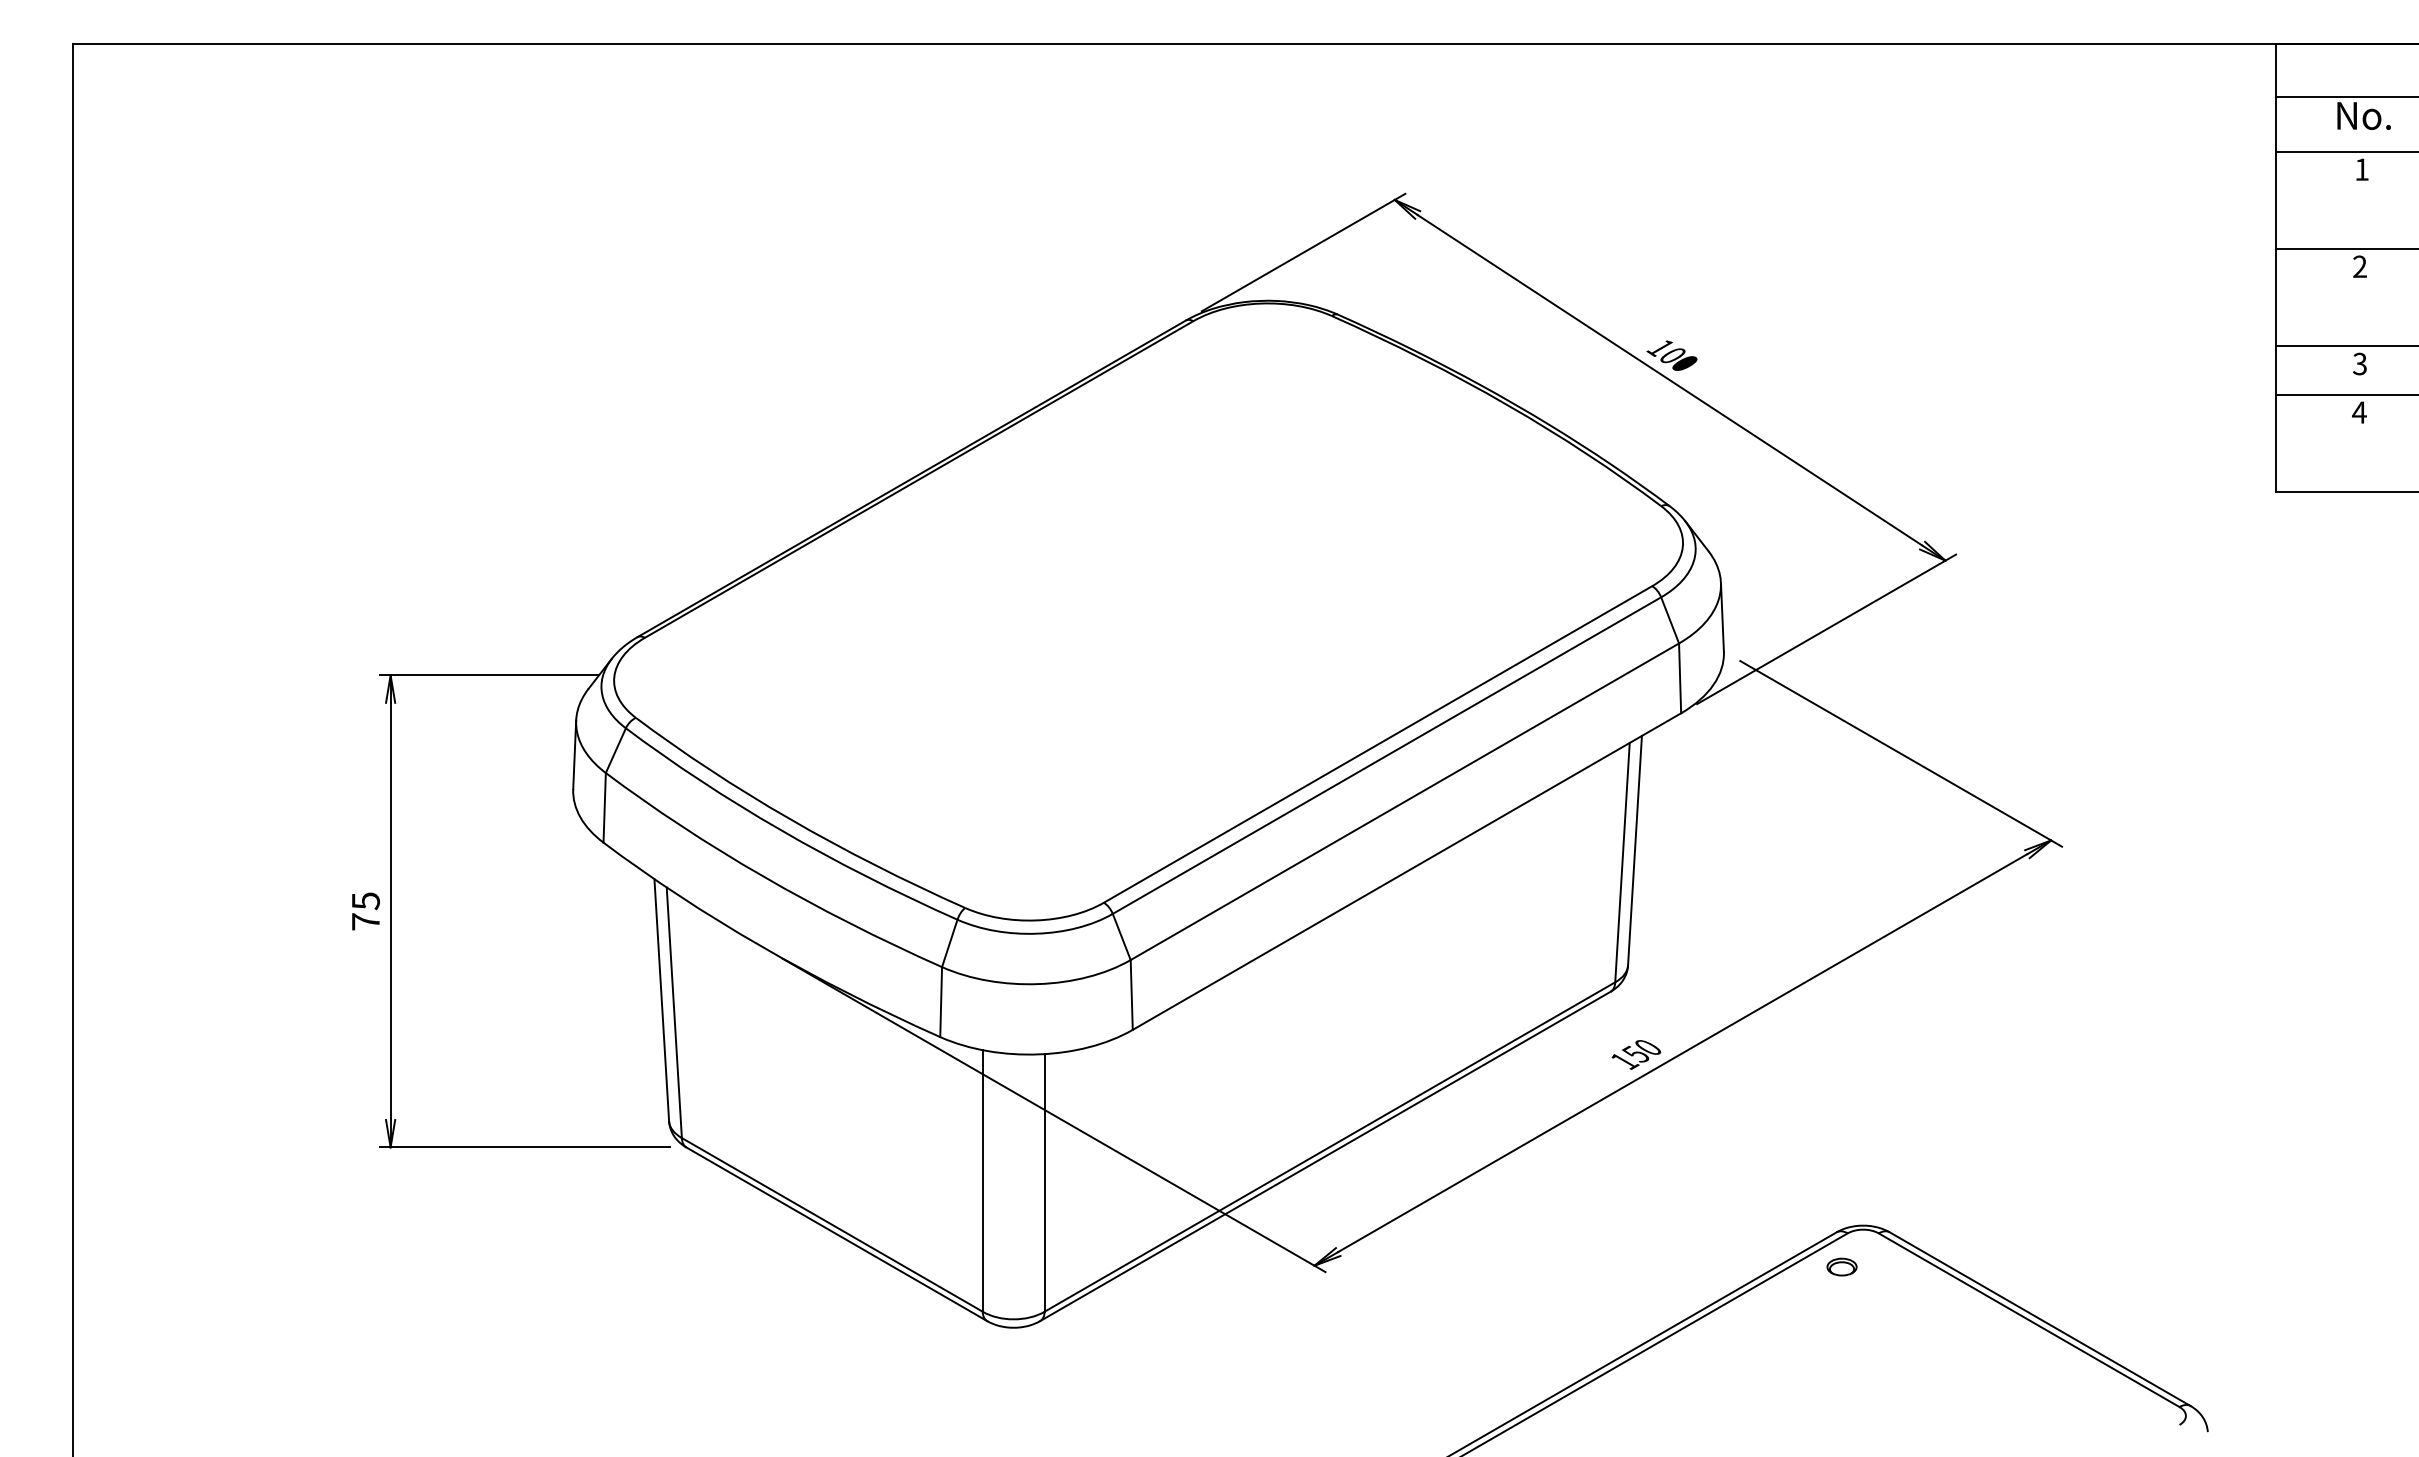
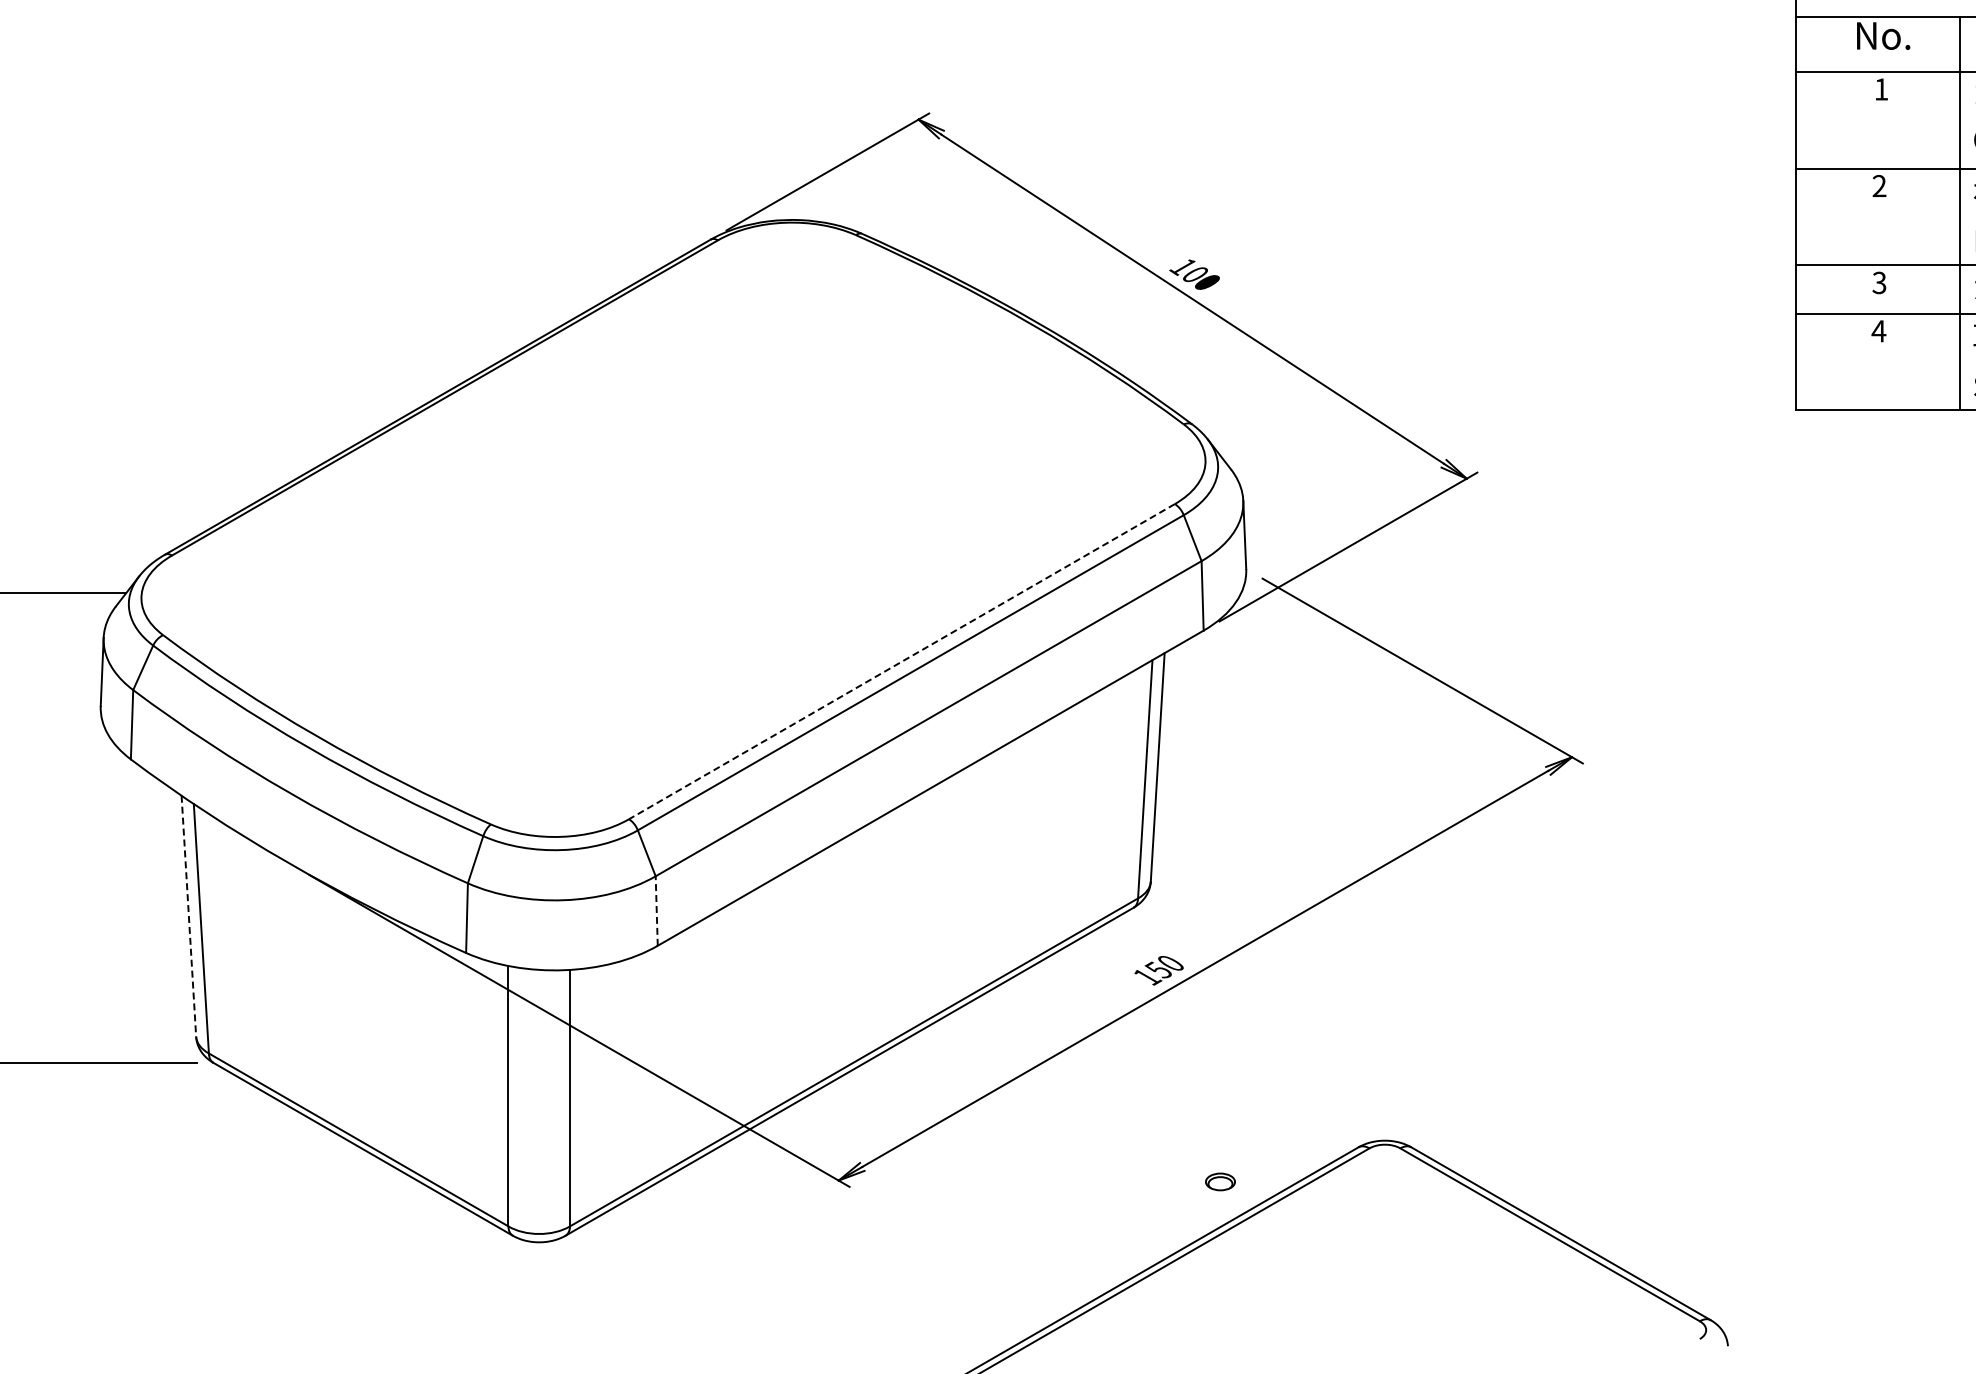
line: (1378, 744) -> (902, 661), solid -> dashed
line: (1131, 994) -> (656, 910), solid -> dashed
line: (661, 1000) -> (188, 916), solid -> dashed
part: (1841, 1266) -> (1219, 1181), moved

